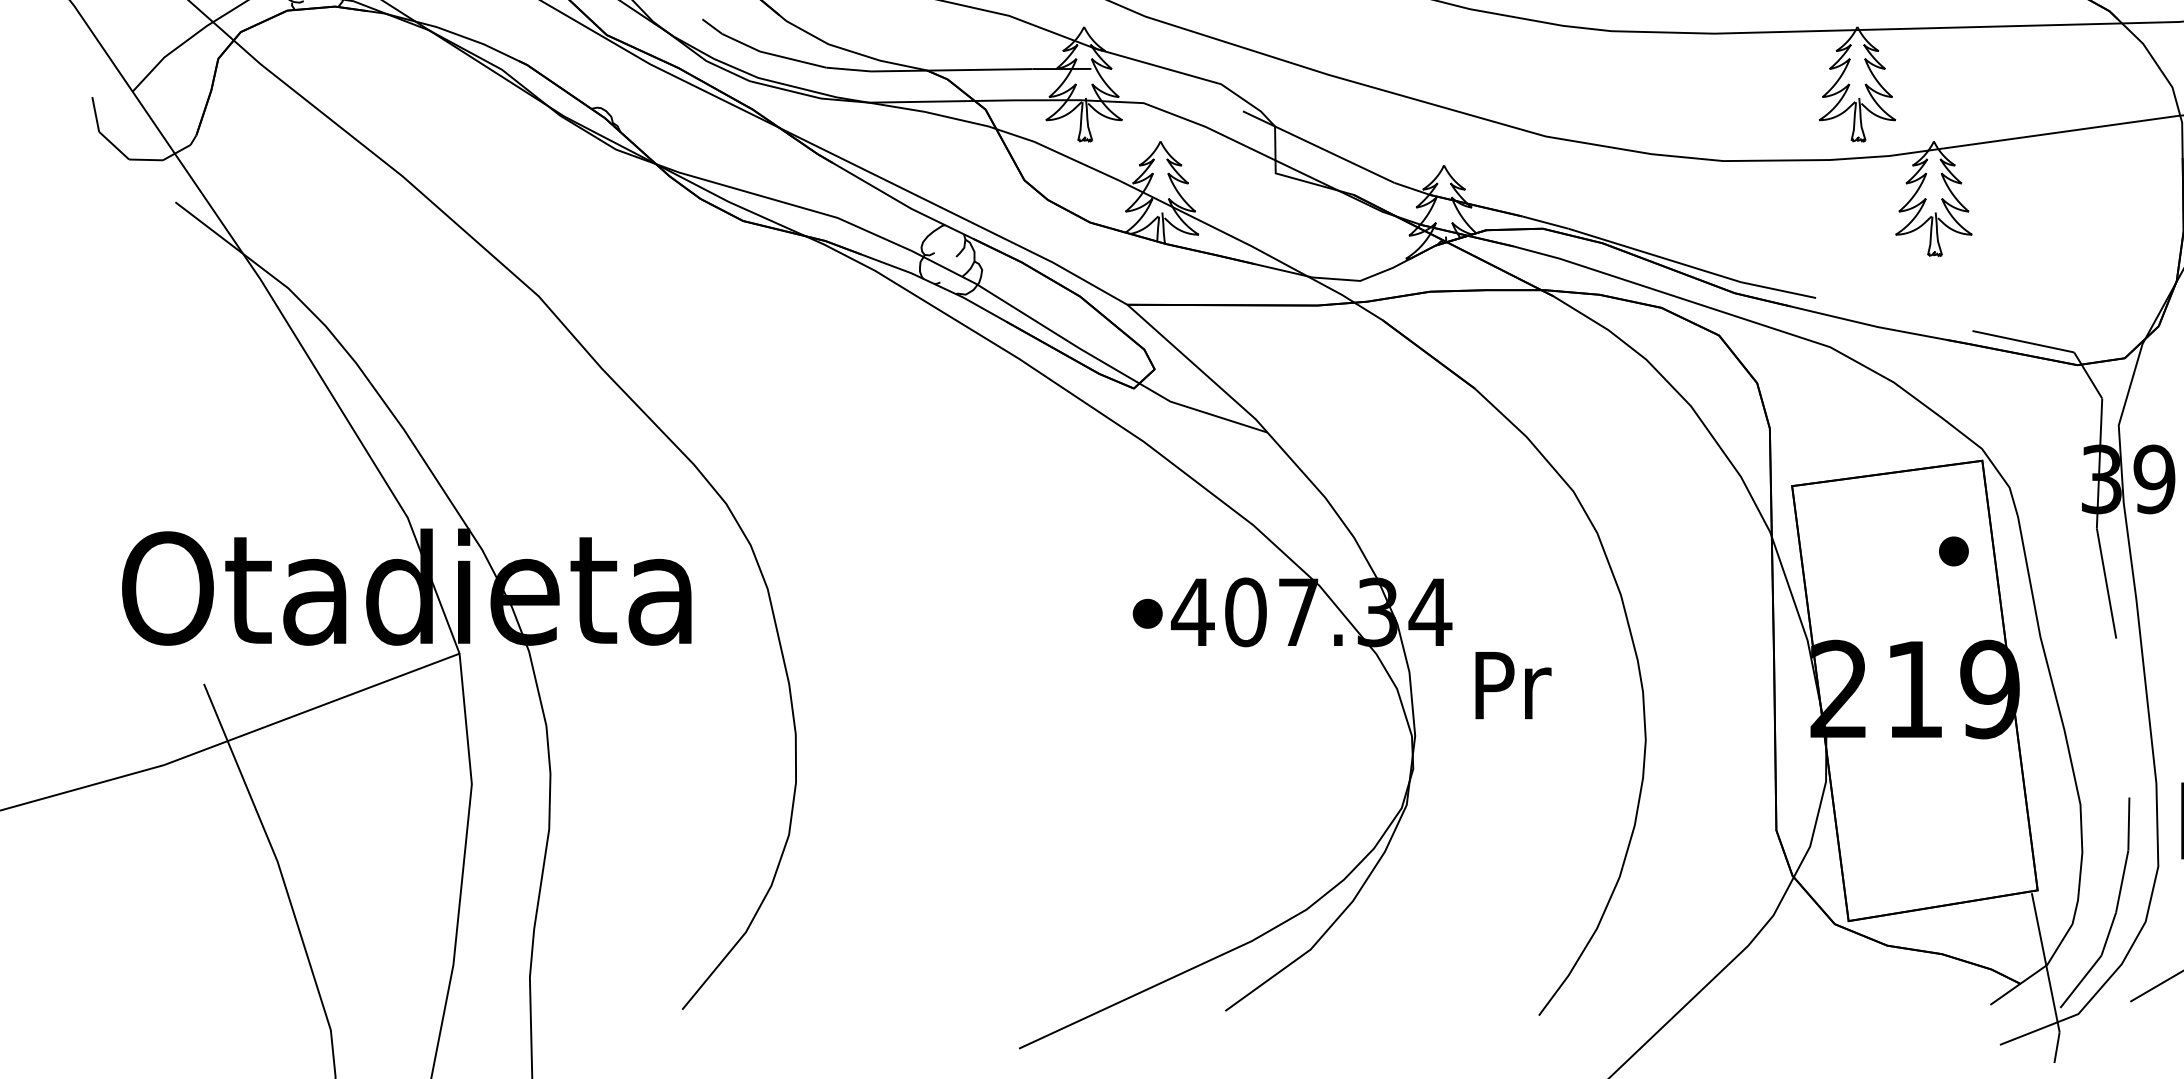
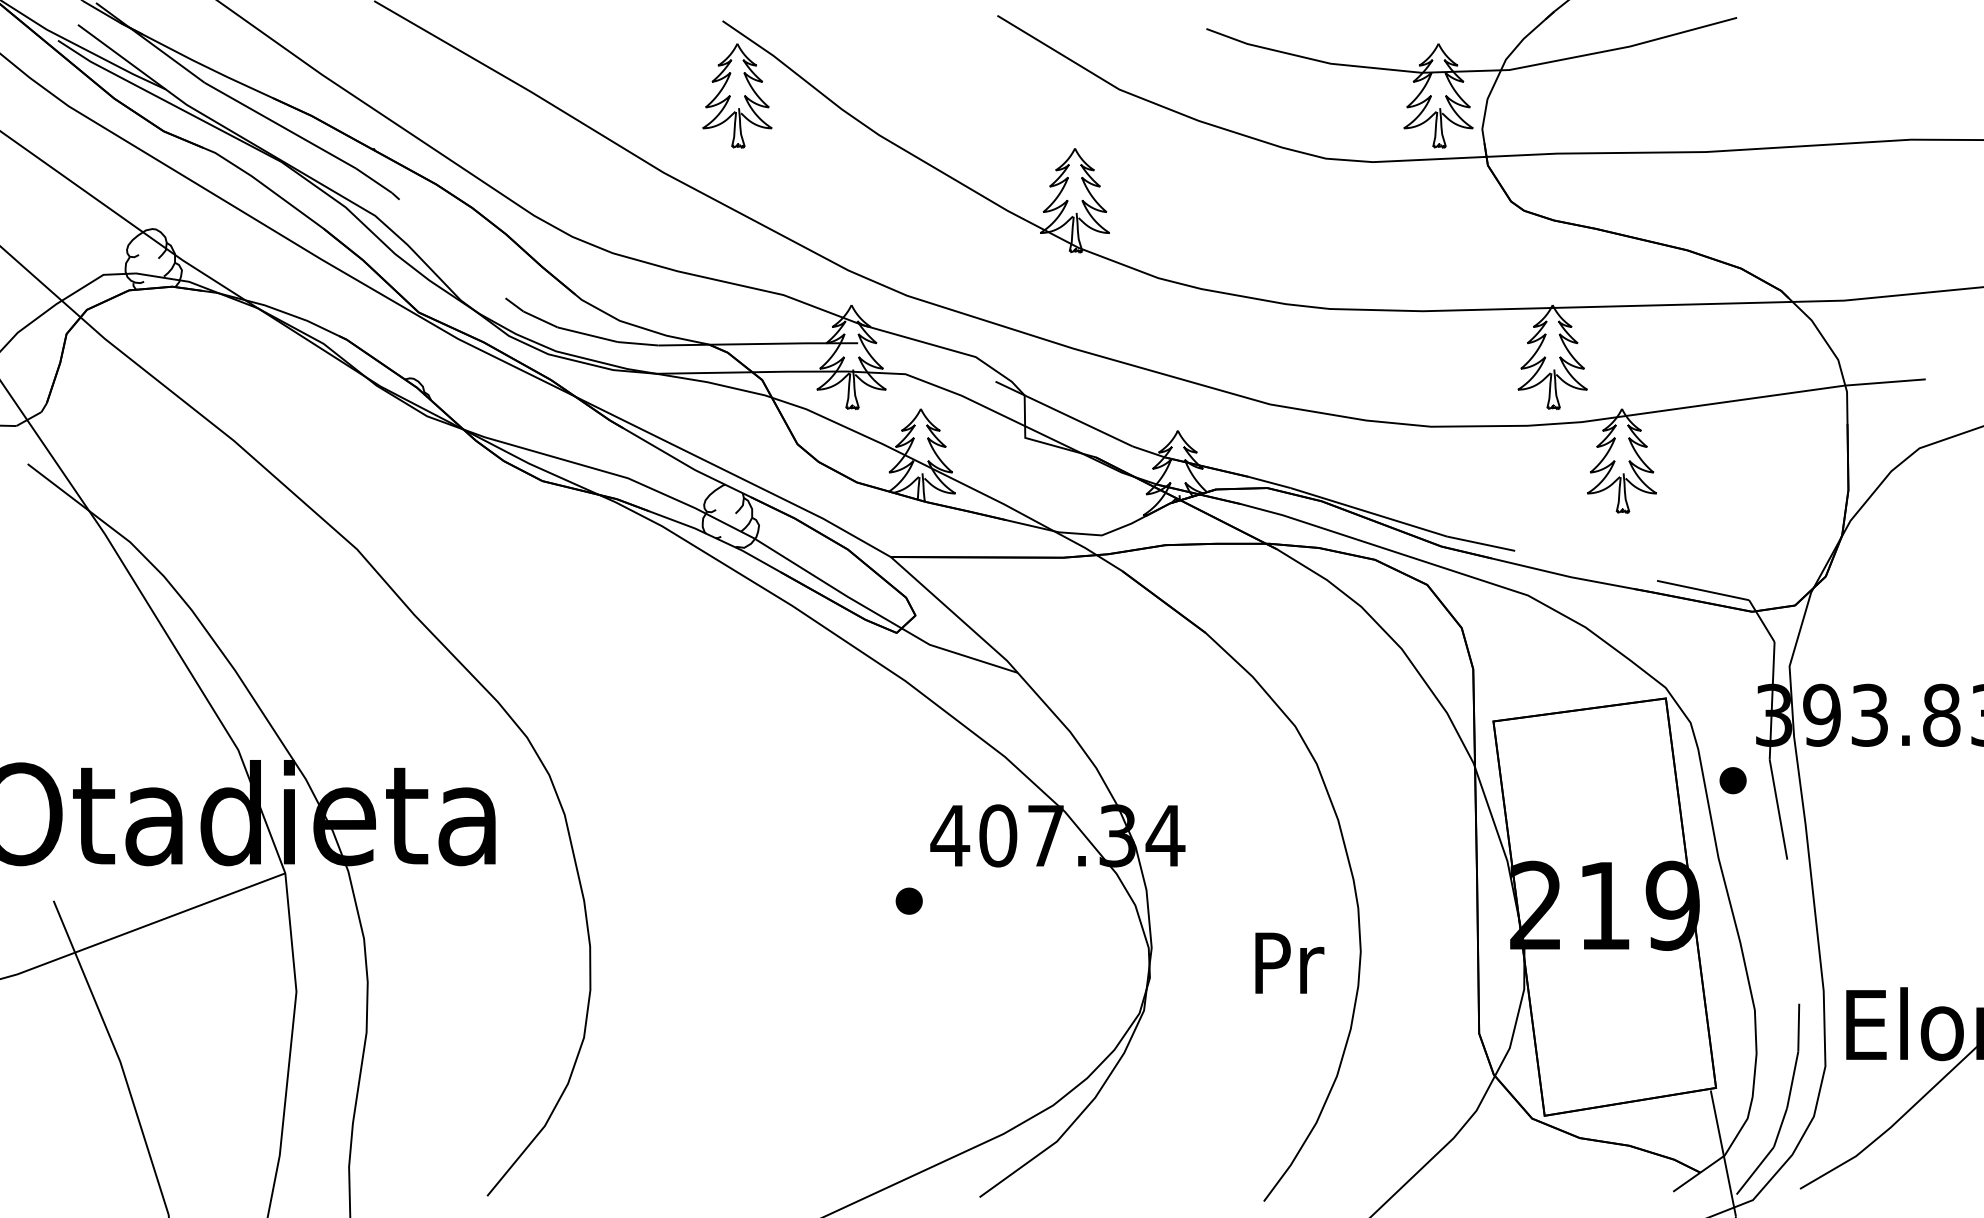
part: (1953, 551) -> (1732, 780), moved
part: (1146, 613) -> (908, 900), moved
text: (1513, 684) -> (1289, 962), moved

